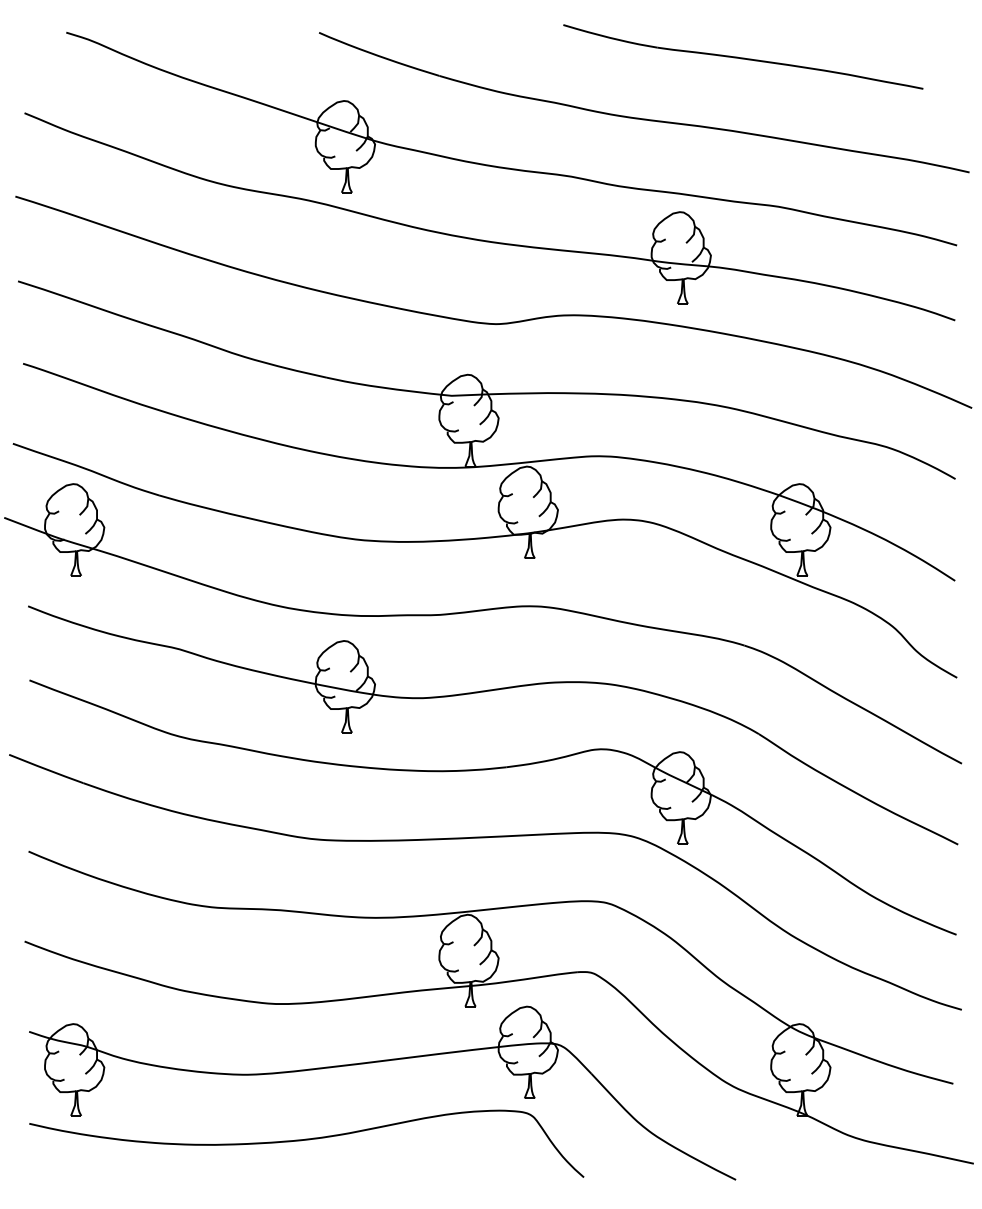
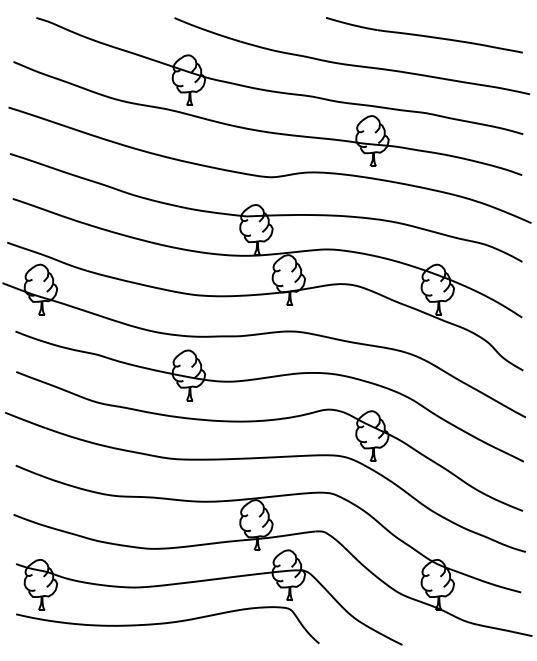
part: (743, 57) -> (424, 35), moved

